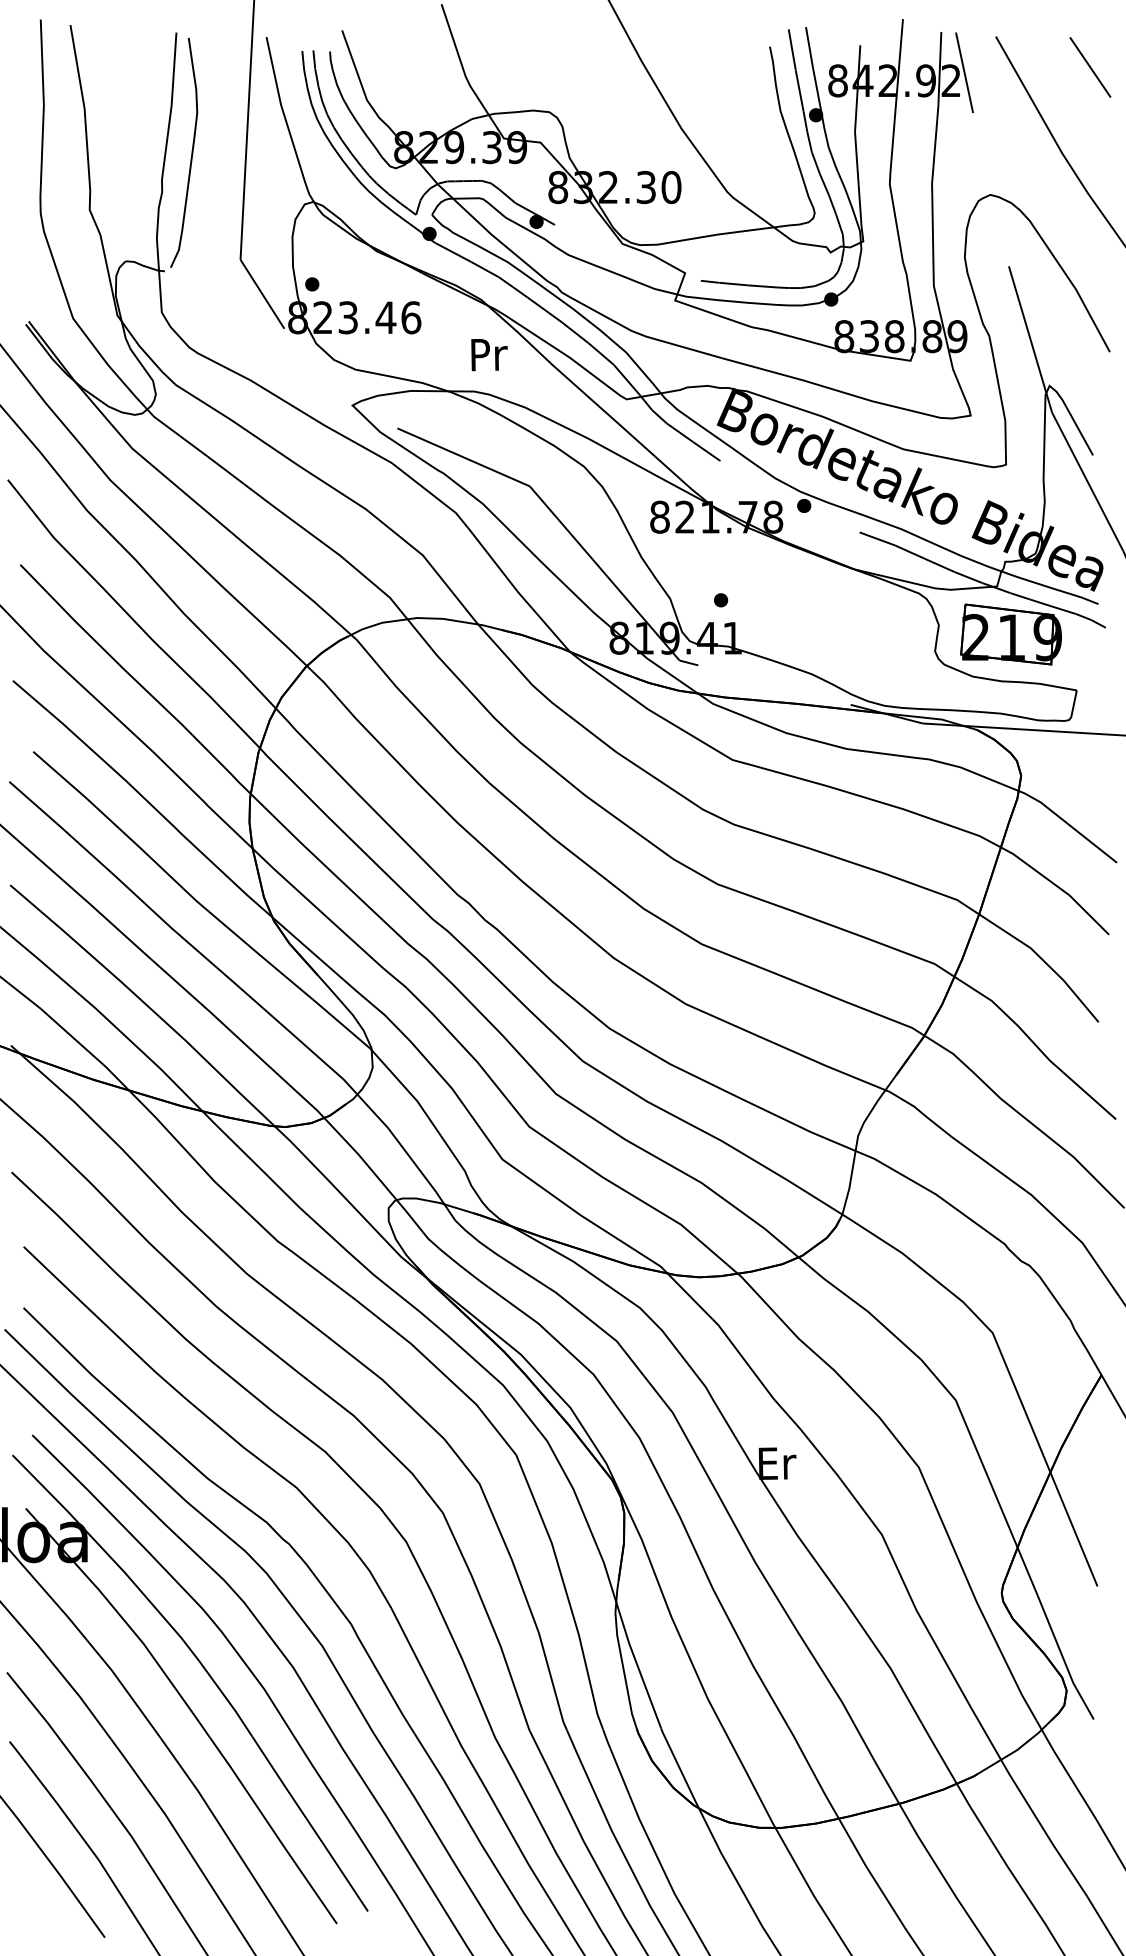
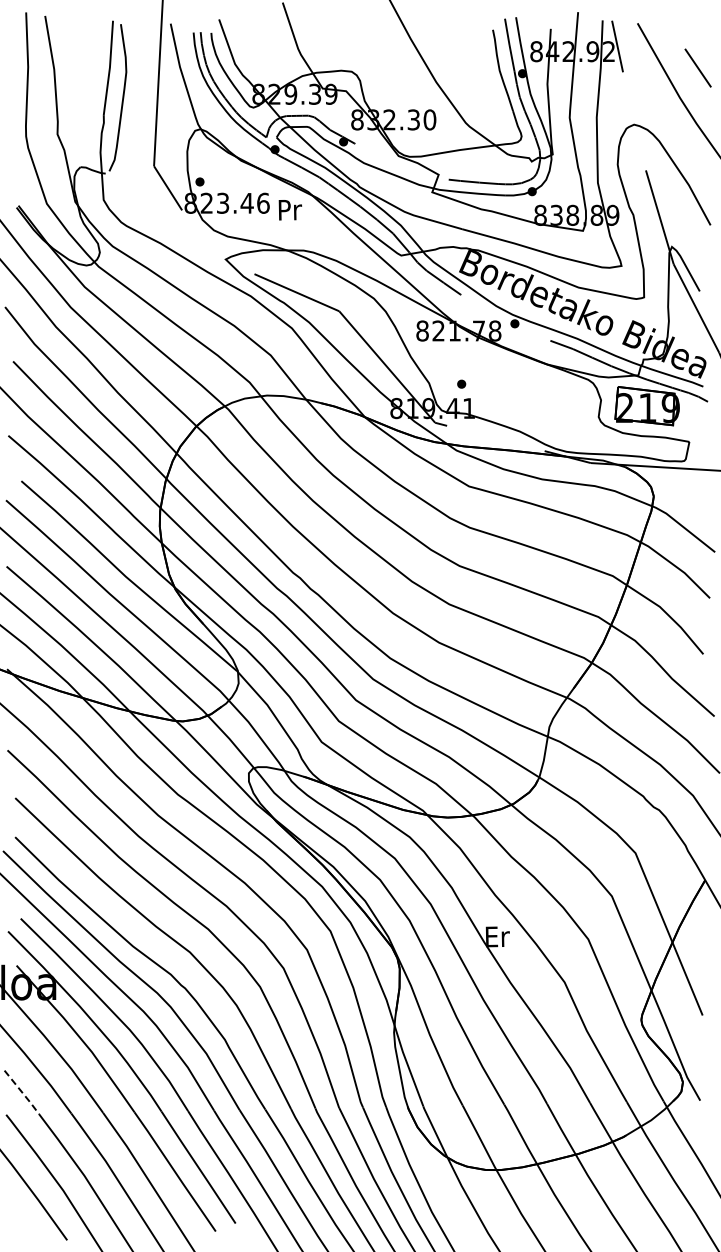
line: (1089, 66) -> (697, 67), moved
text: (488, 355) -> (289, 210), moved
line: (35, 1708) -> (22, 1093), solid -> dashed

